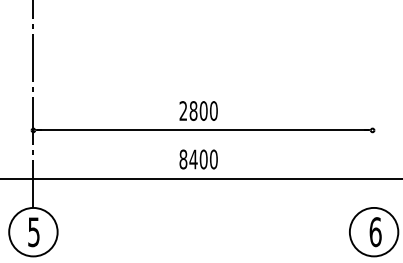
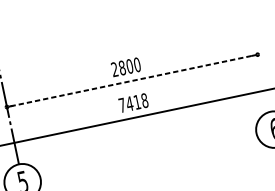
line: (203, 130) -> (132, 80), solid -> dashed
text: (198, 159) -> (133, 103), 8400 -> 7418

